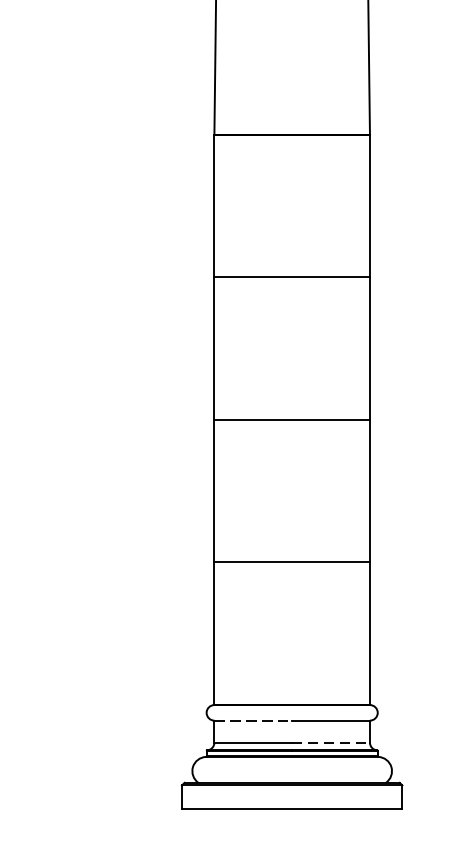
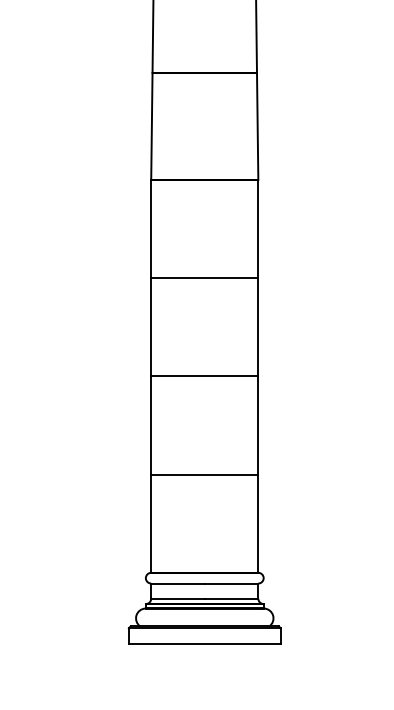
line: (254, 720) -> (178, 583), dashed -> solid
line: (330, 742) -> (231, 598), dashed -> solid

